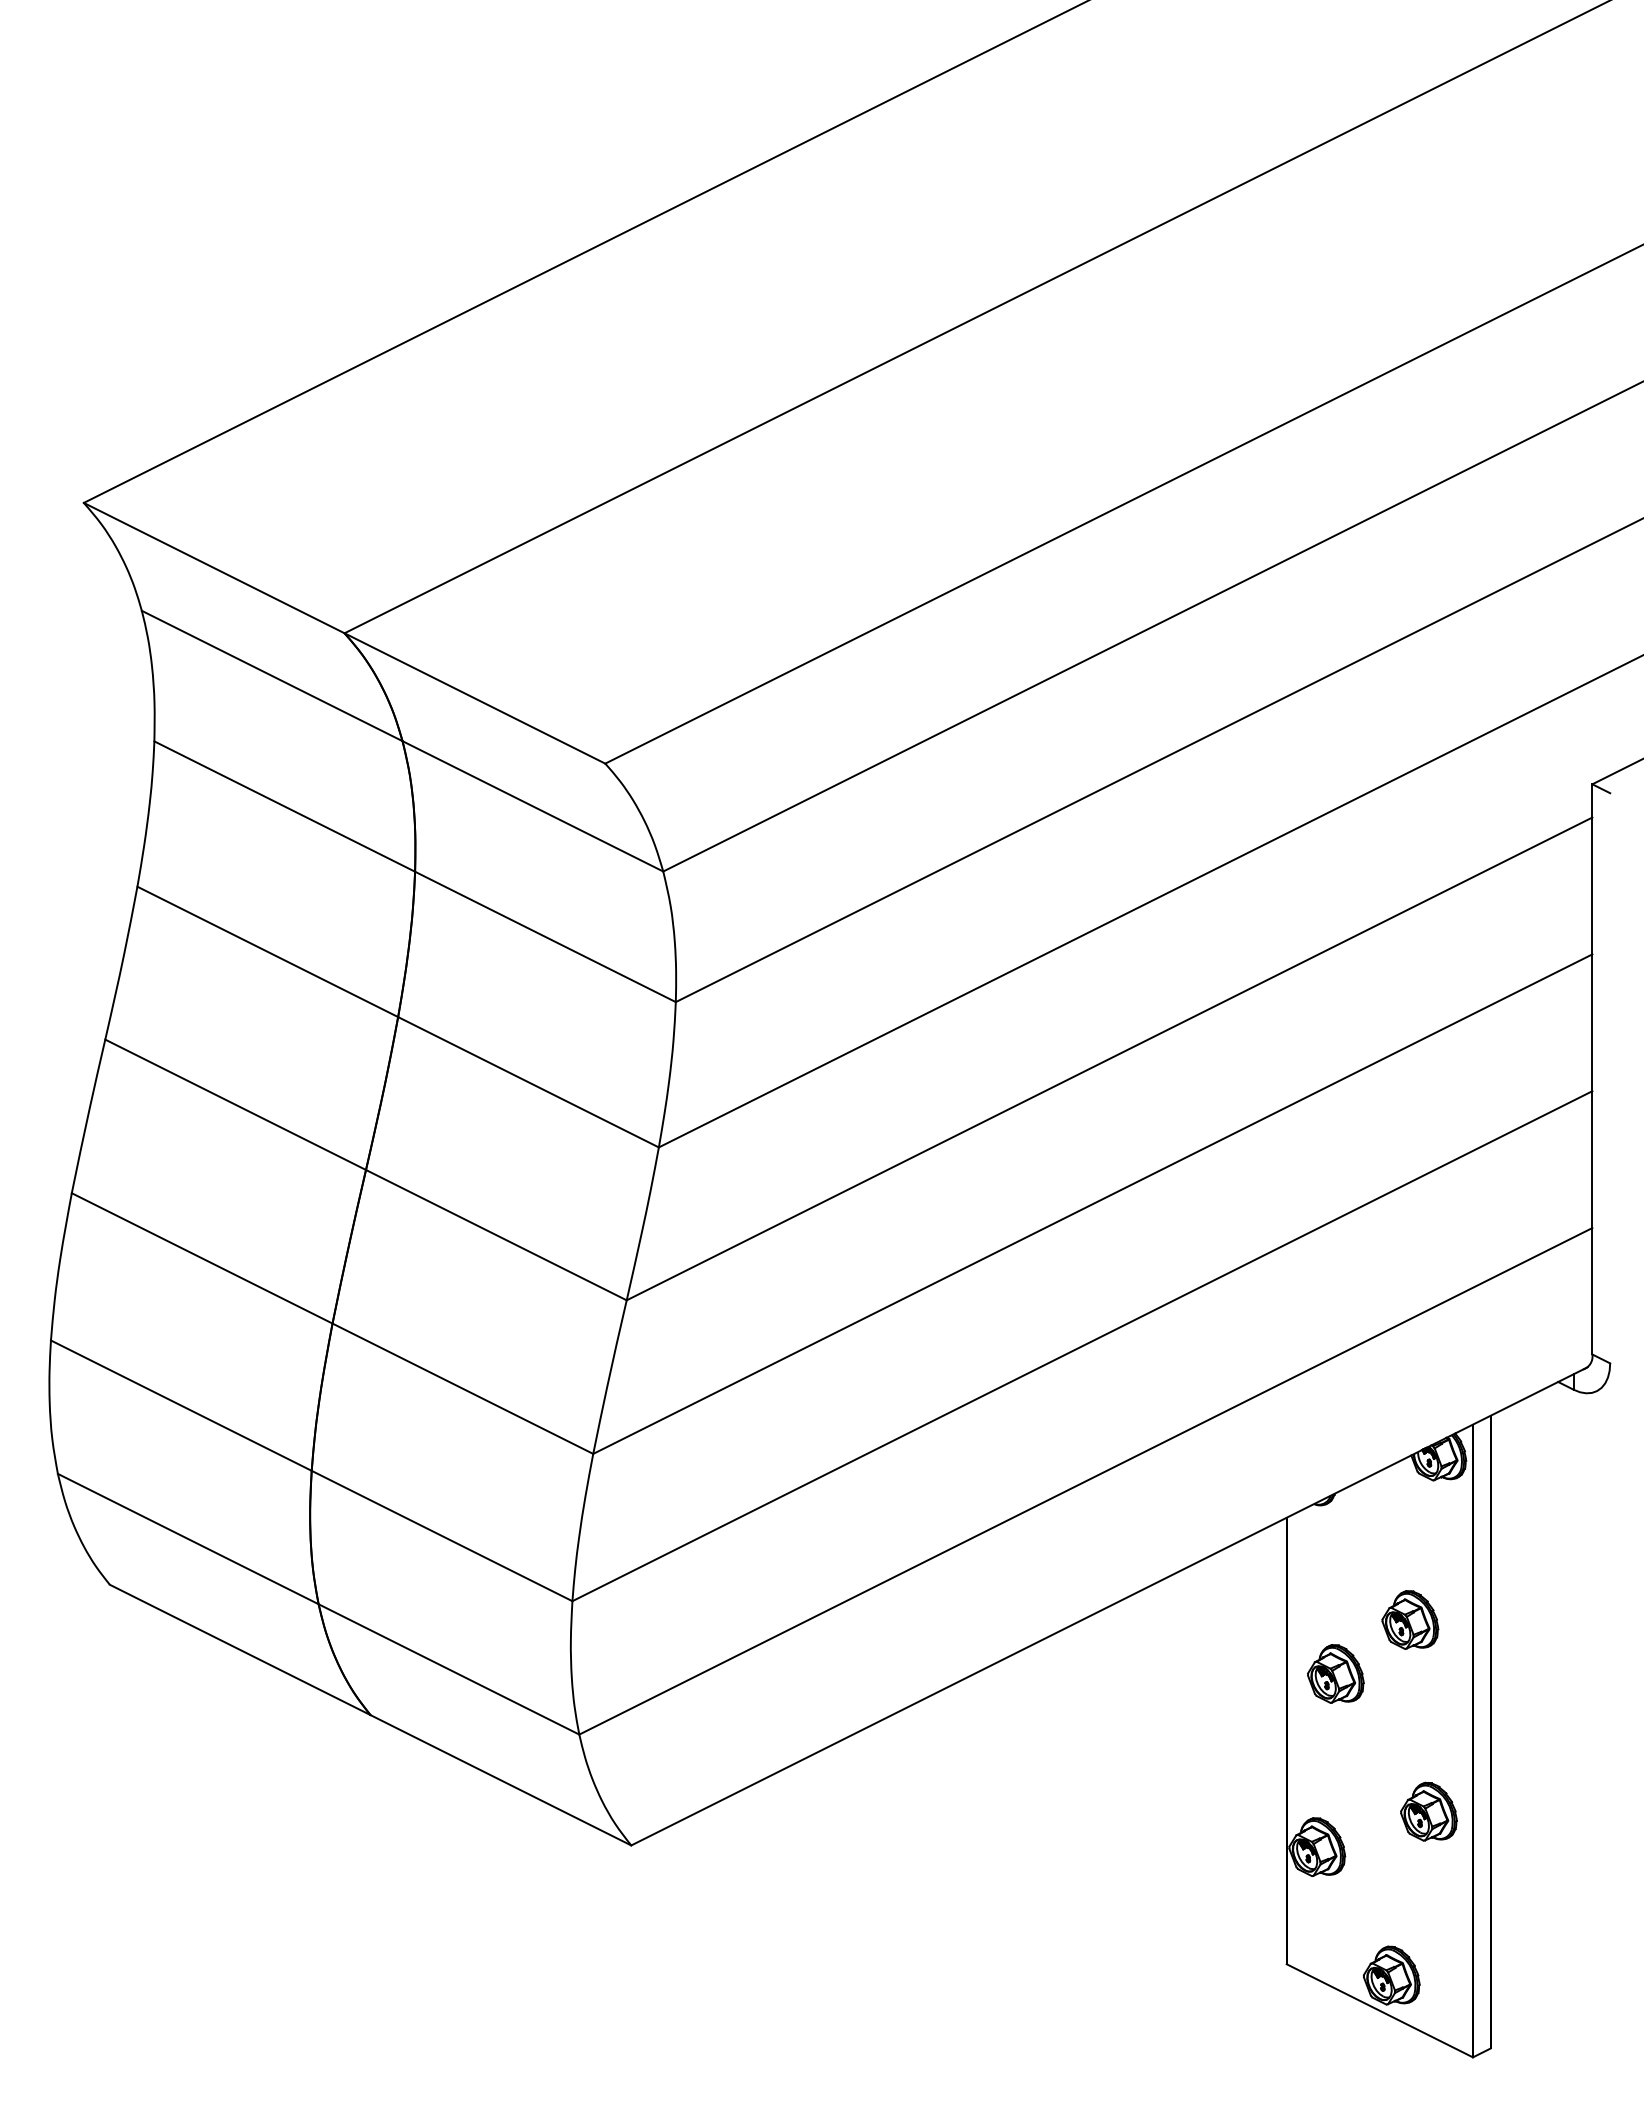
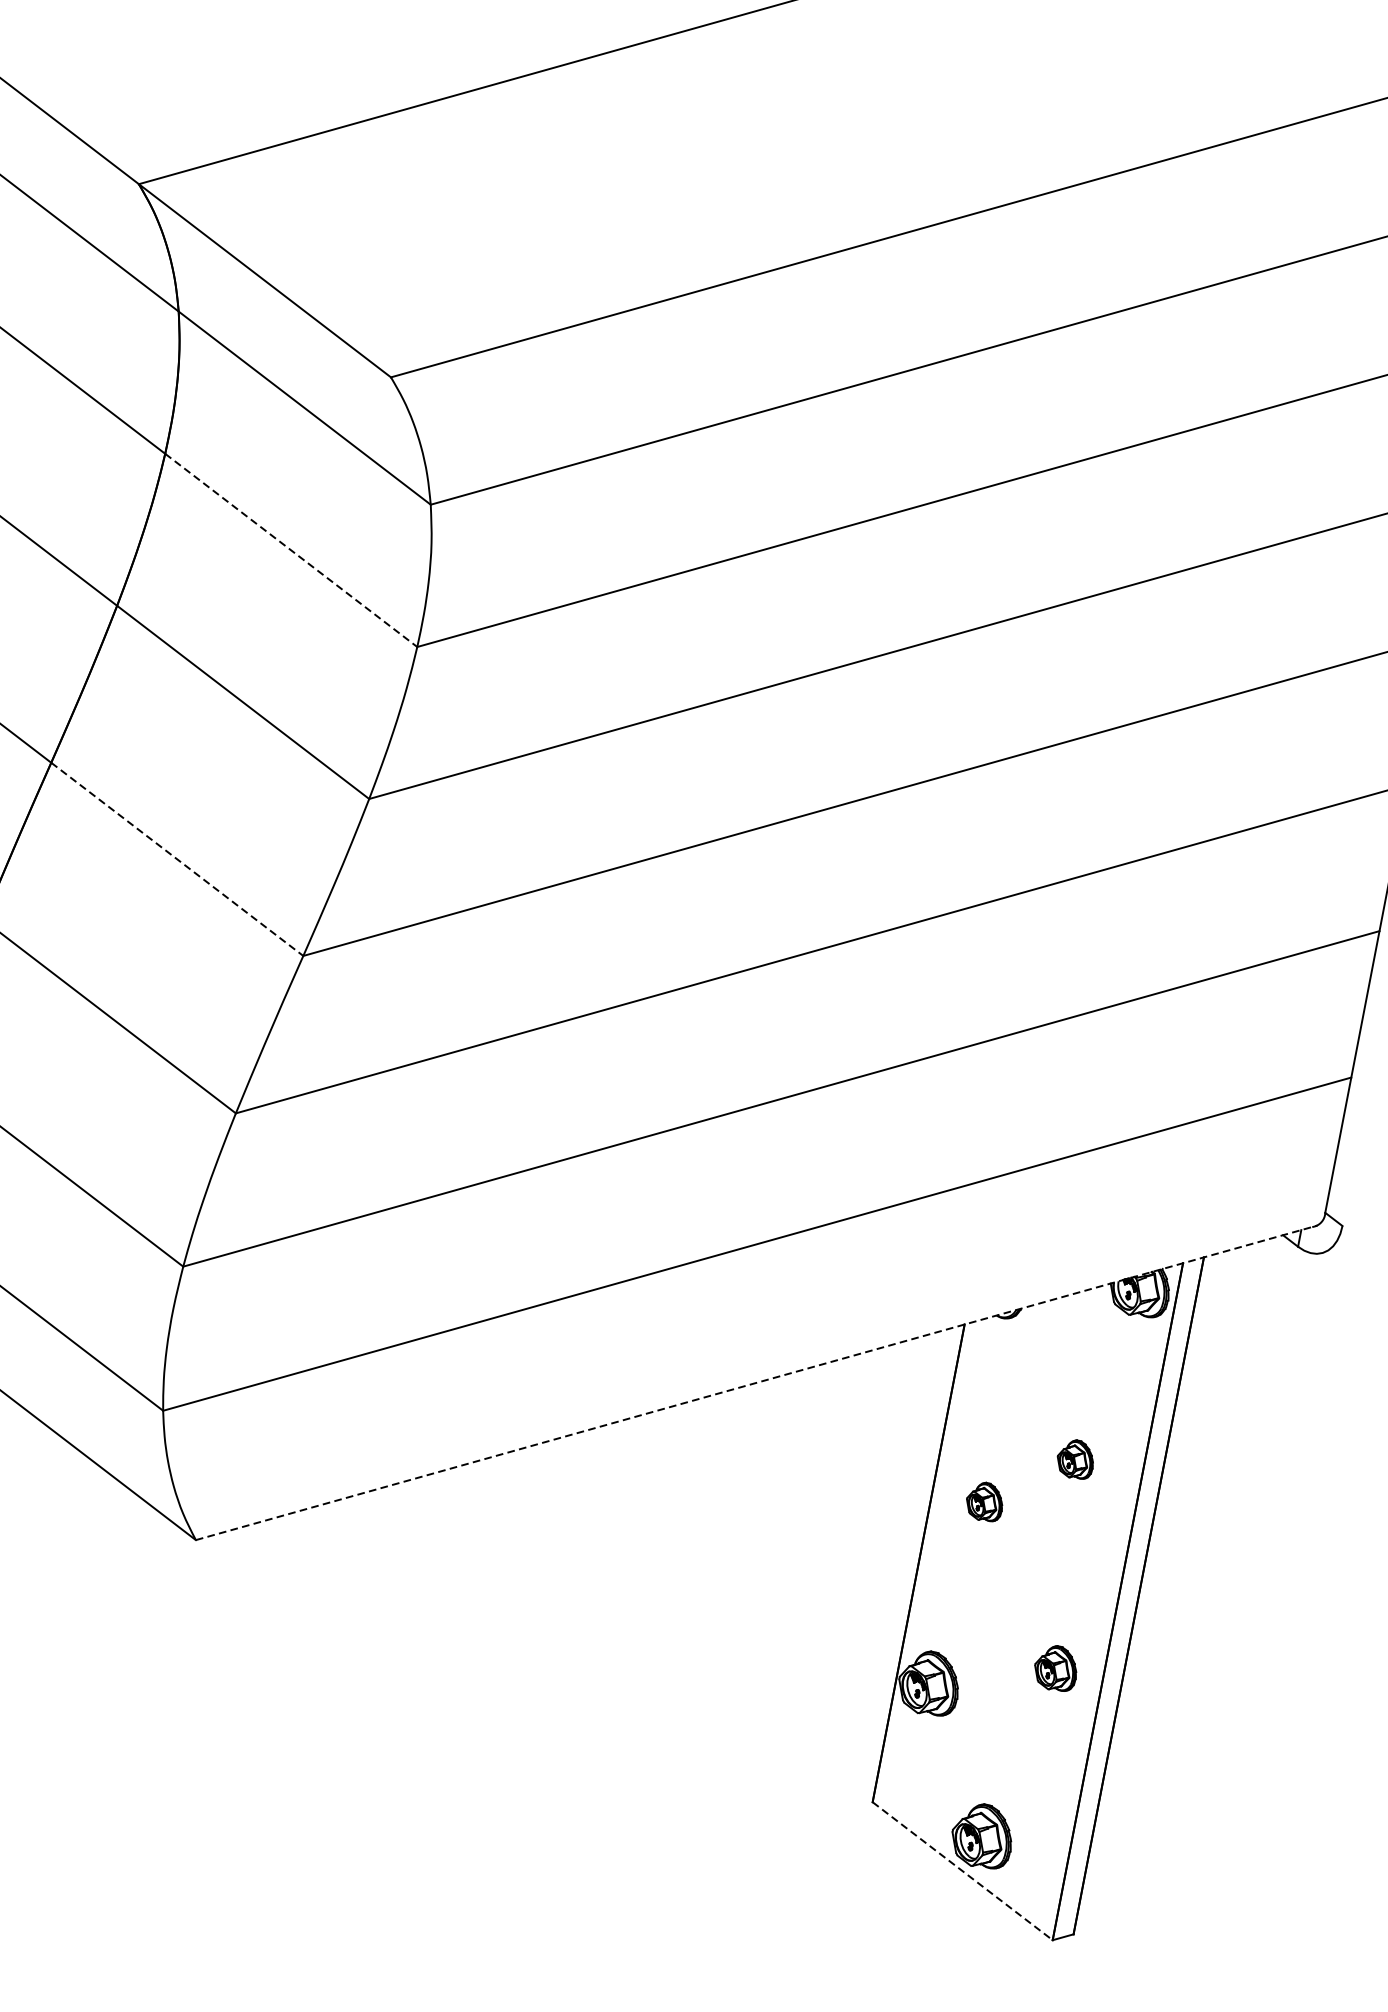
line: (545, 936) -> (291, 549), solid -> dashed
line: (496, 1235) -> (177, 859), solid -> dashed
line: (1109, 1606) -> (756, 1382), solid -> dashed
part: (1410, 1619) -> (1076, 1458), size x0.6
part: (1335, 1673) -> (984, 1501), size x0.6
part: (1428, 1811) -> (1055, 1667), size x0.7
line: (1380, 2011) -> (963, 1872), solid -> dashed

